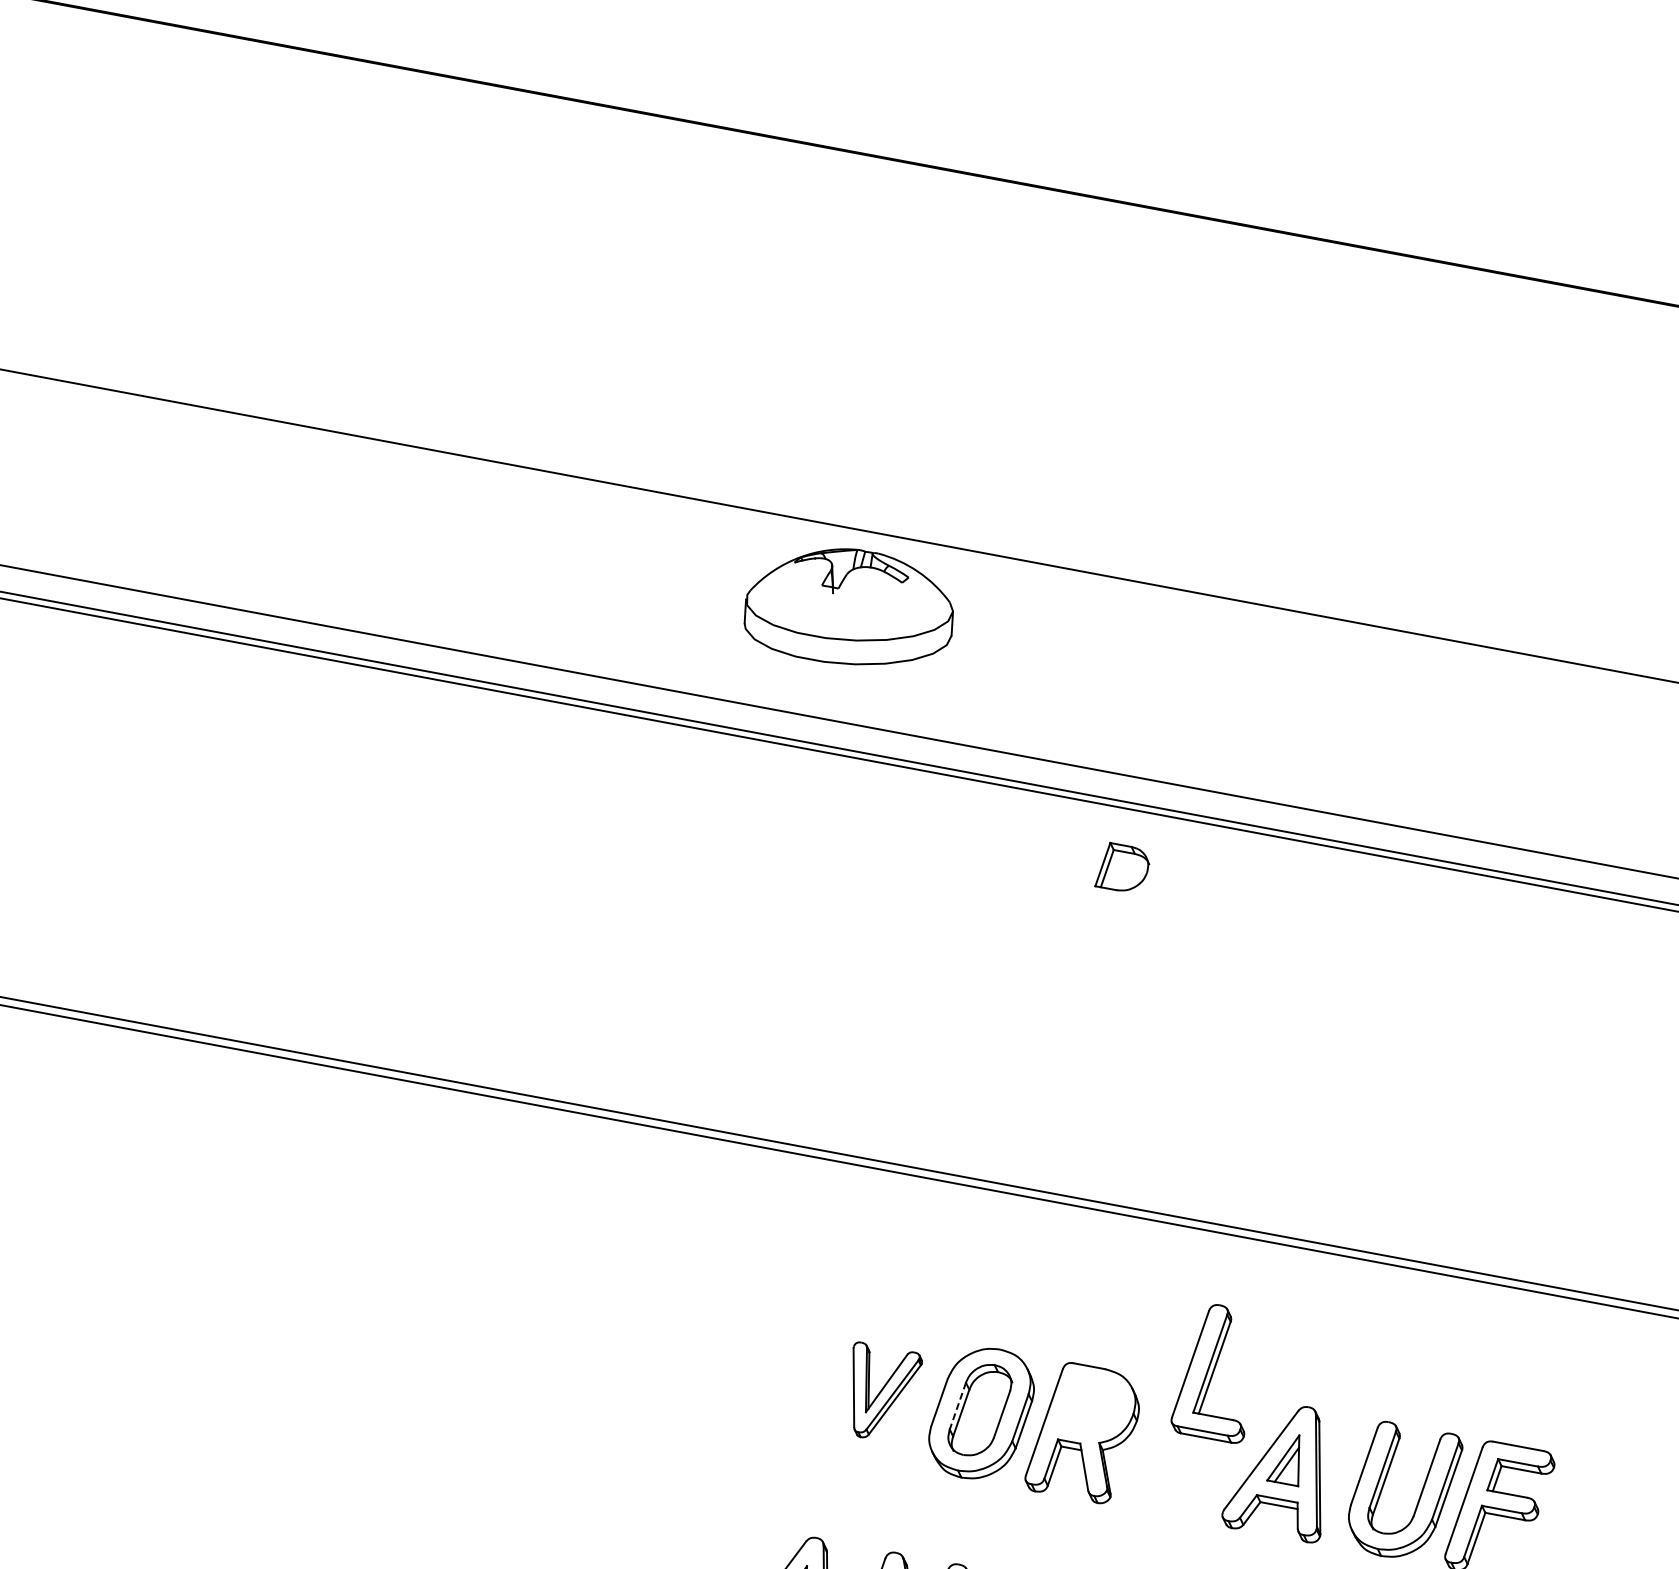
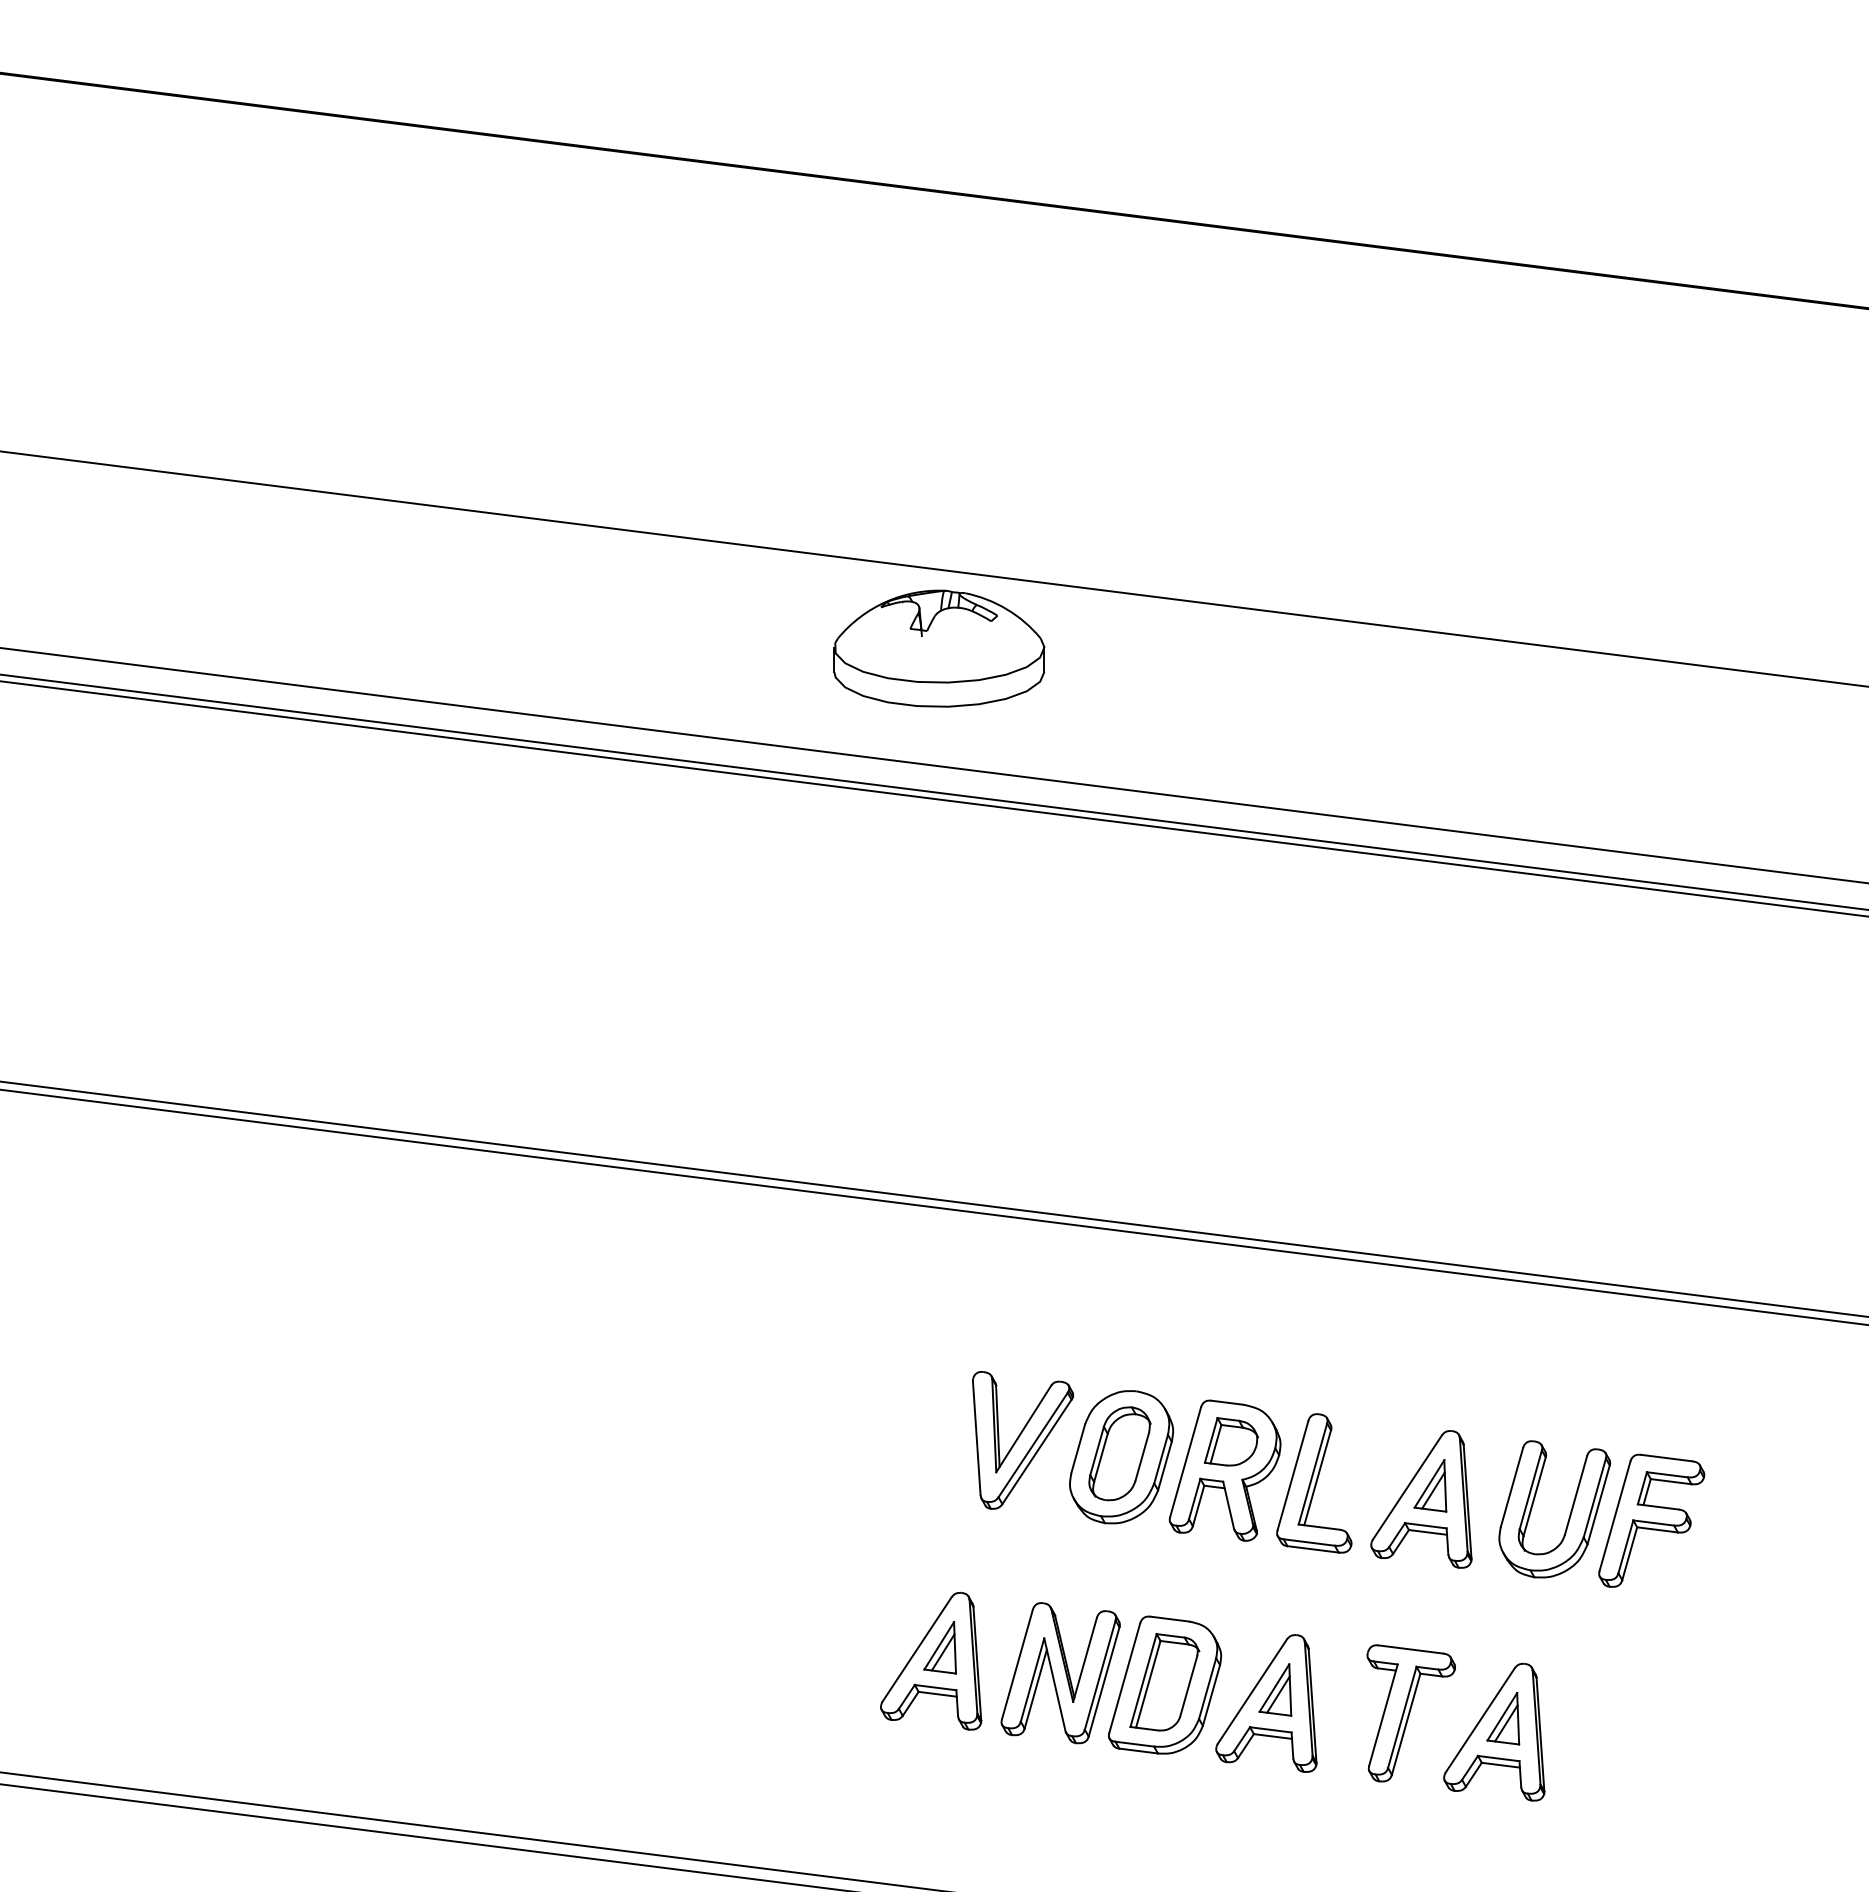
part: (1121, 866) -> (1230, 1441), moved
part: (1211, 1373) -> (1314, 1483), moved
part: (886, 1391) -> (1023, 1440), size x1.43
line: (957, 1406) -> (1096, 1451), dashed -> solid

